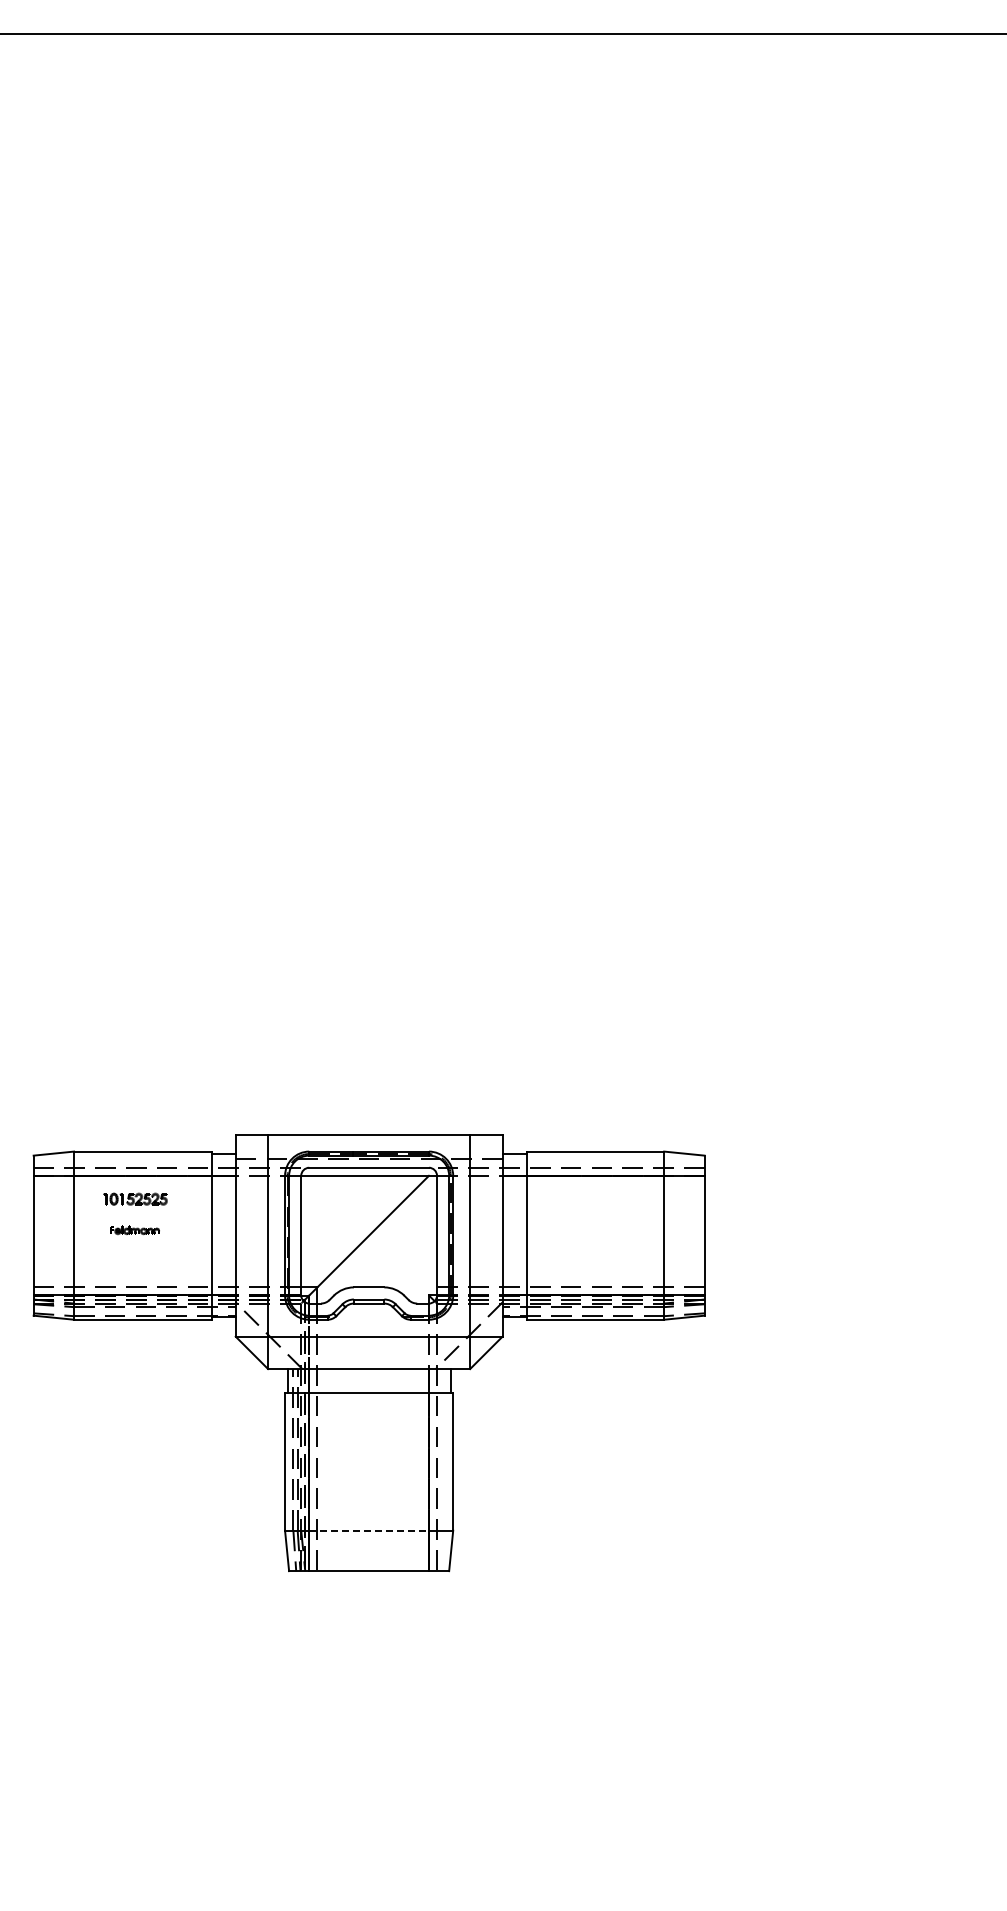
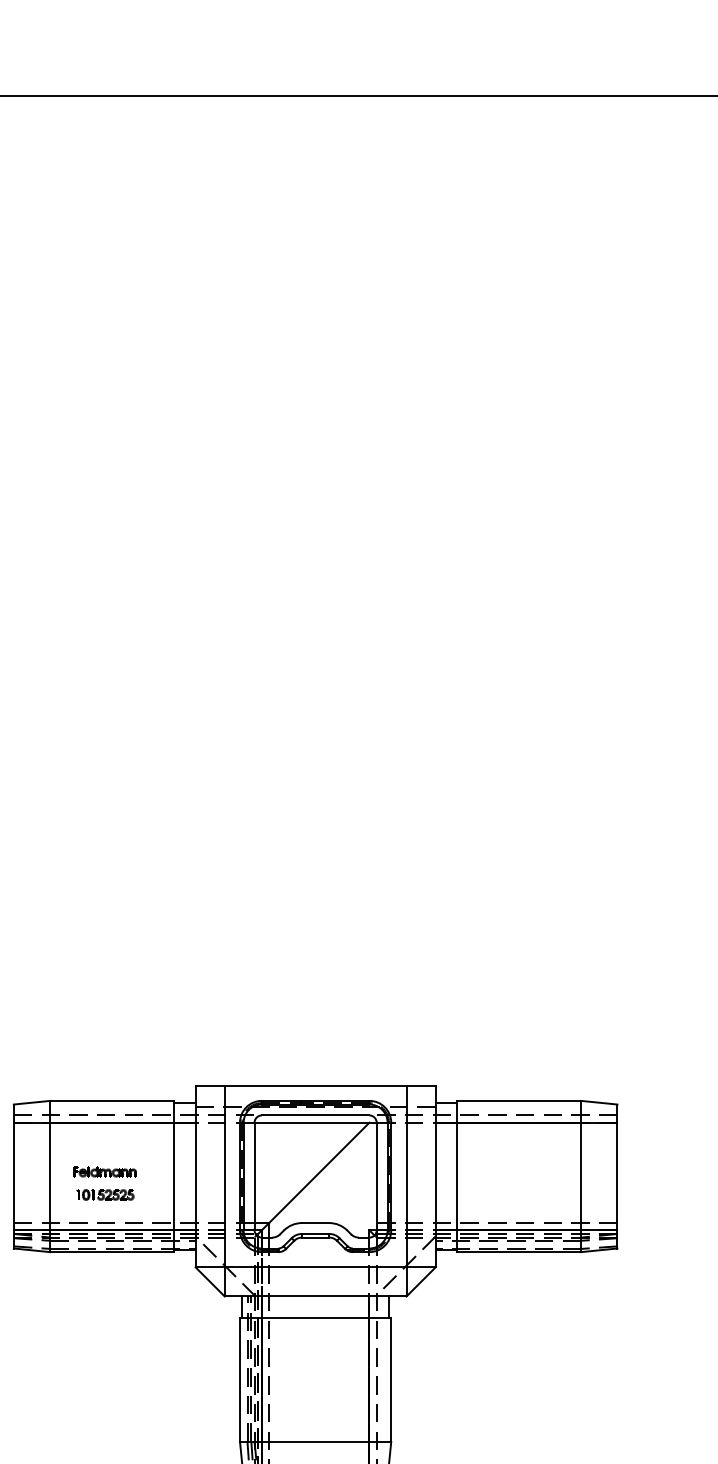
part: (135, 1198) -> (105, 1194), moved
part: (134, 1230) -> (104, 1171), size x1.43
line: (369, 1530) -> (315, 1441), dashed -> solid

